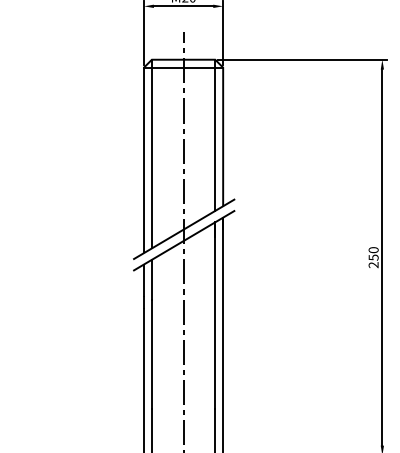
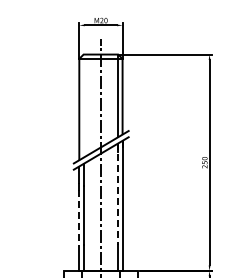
line: (151, 152) -> (83, 105), removed
line: (215, 315) -> (118, 194), solid -> dashed
line: (144, 359) -> (79, 218), solid -> dashed

